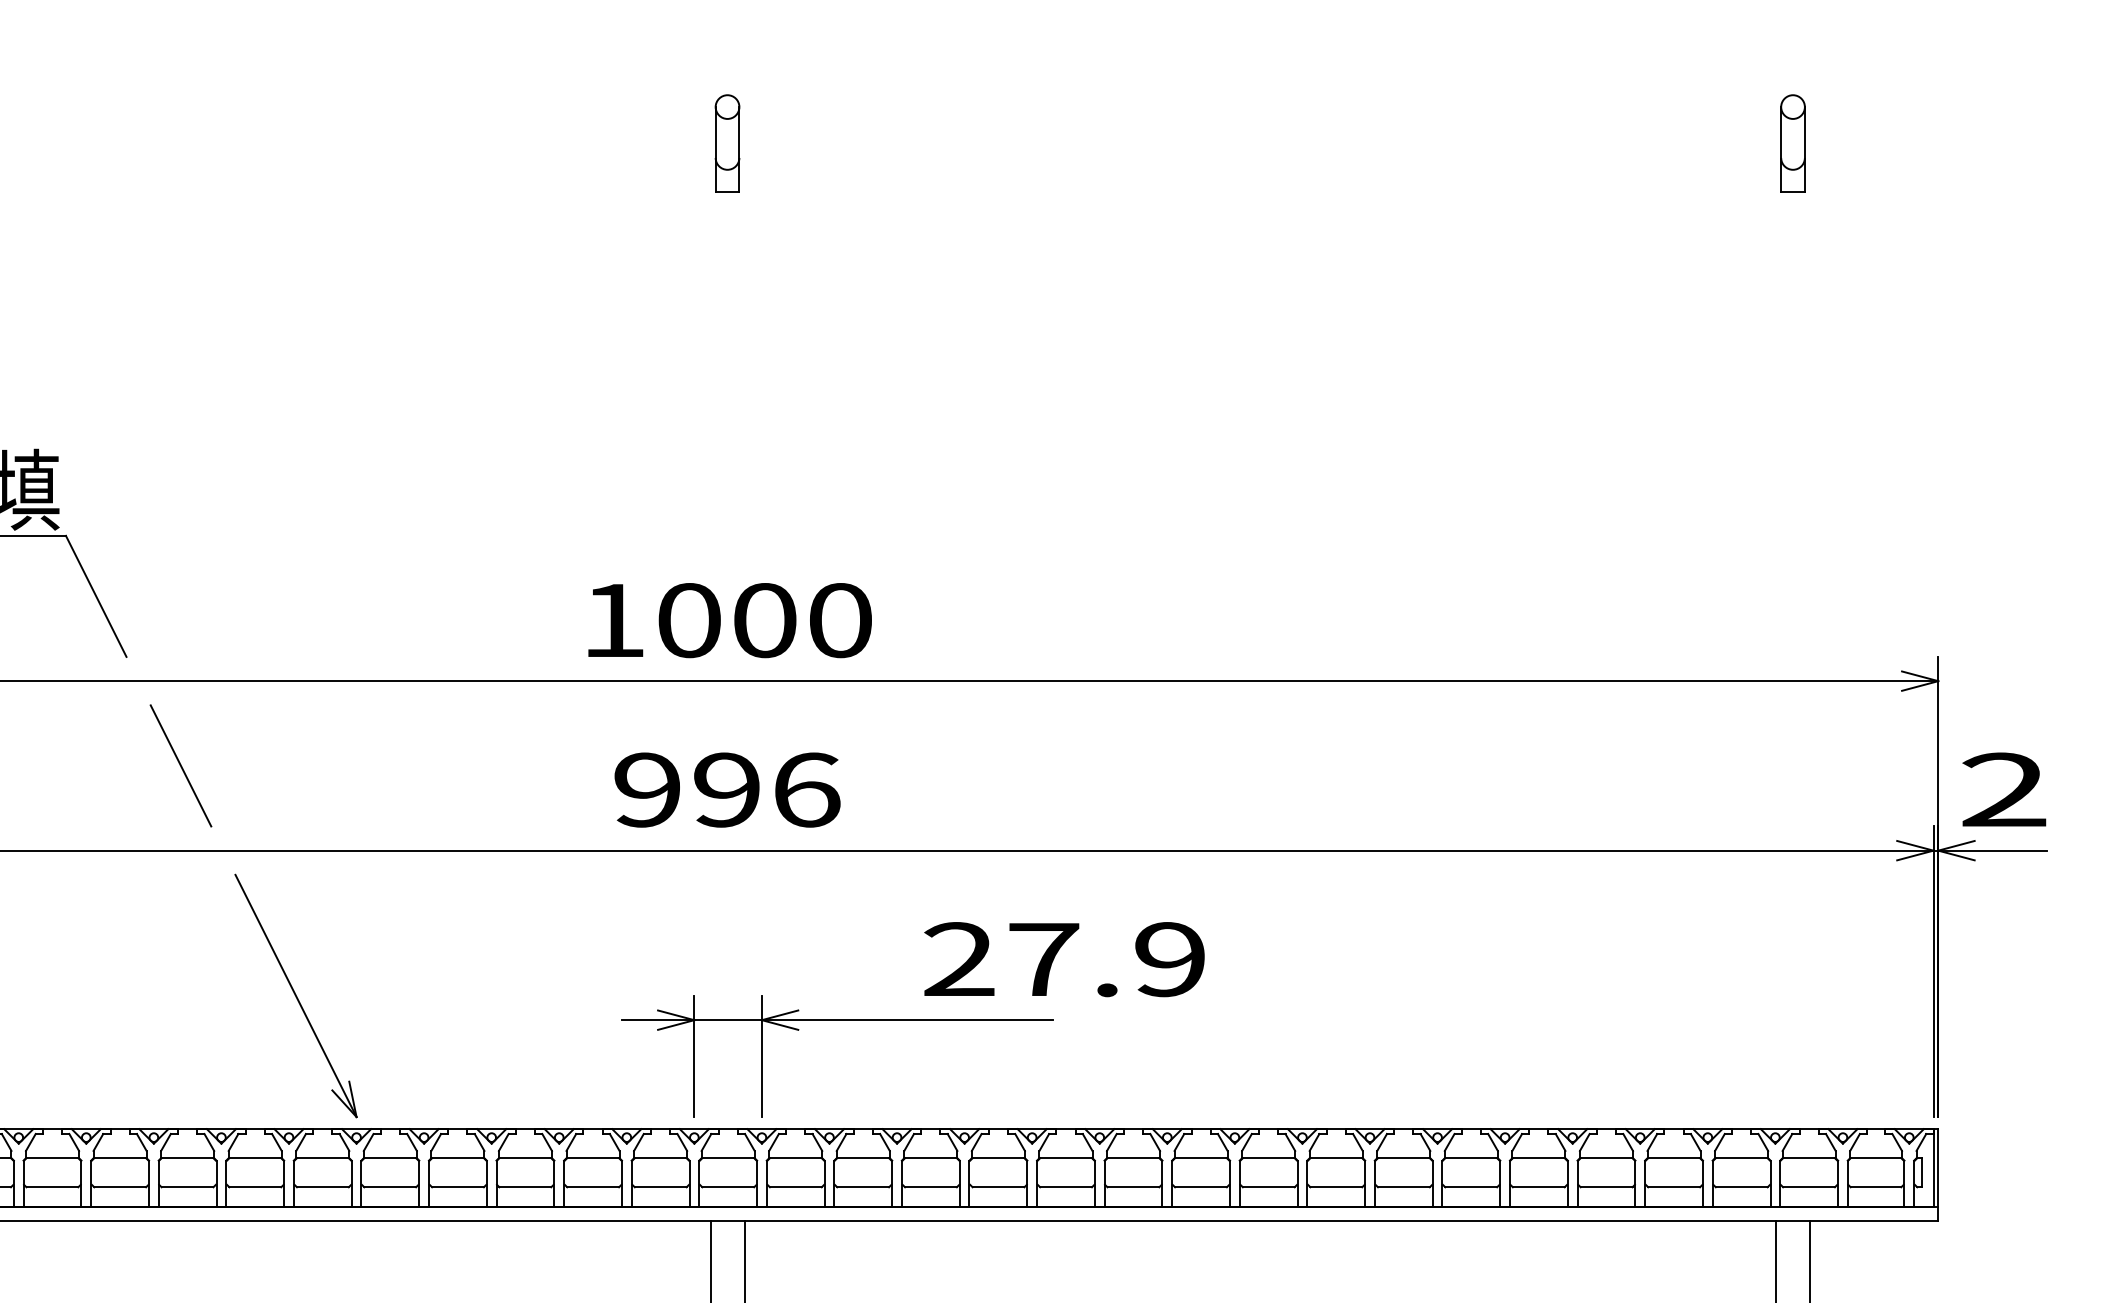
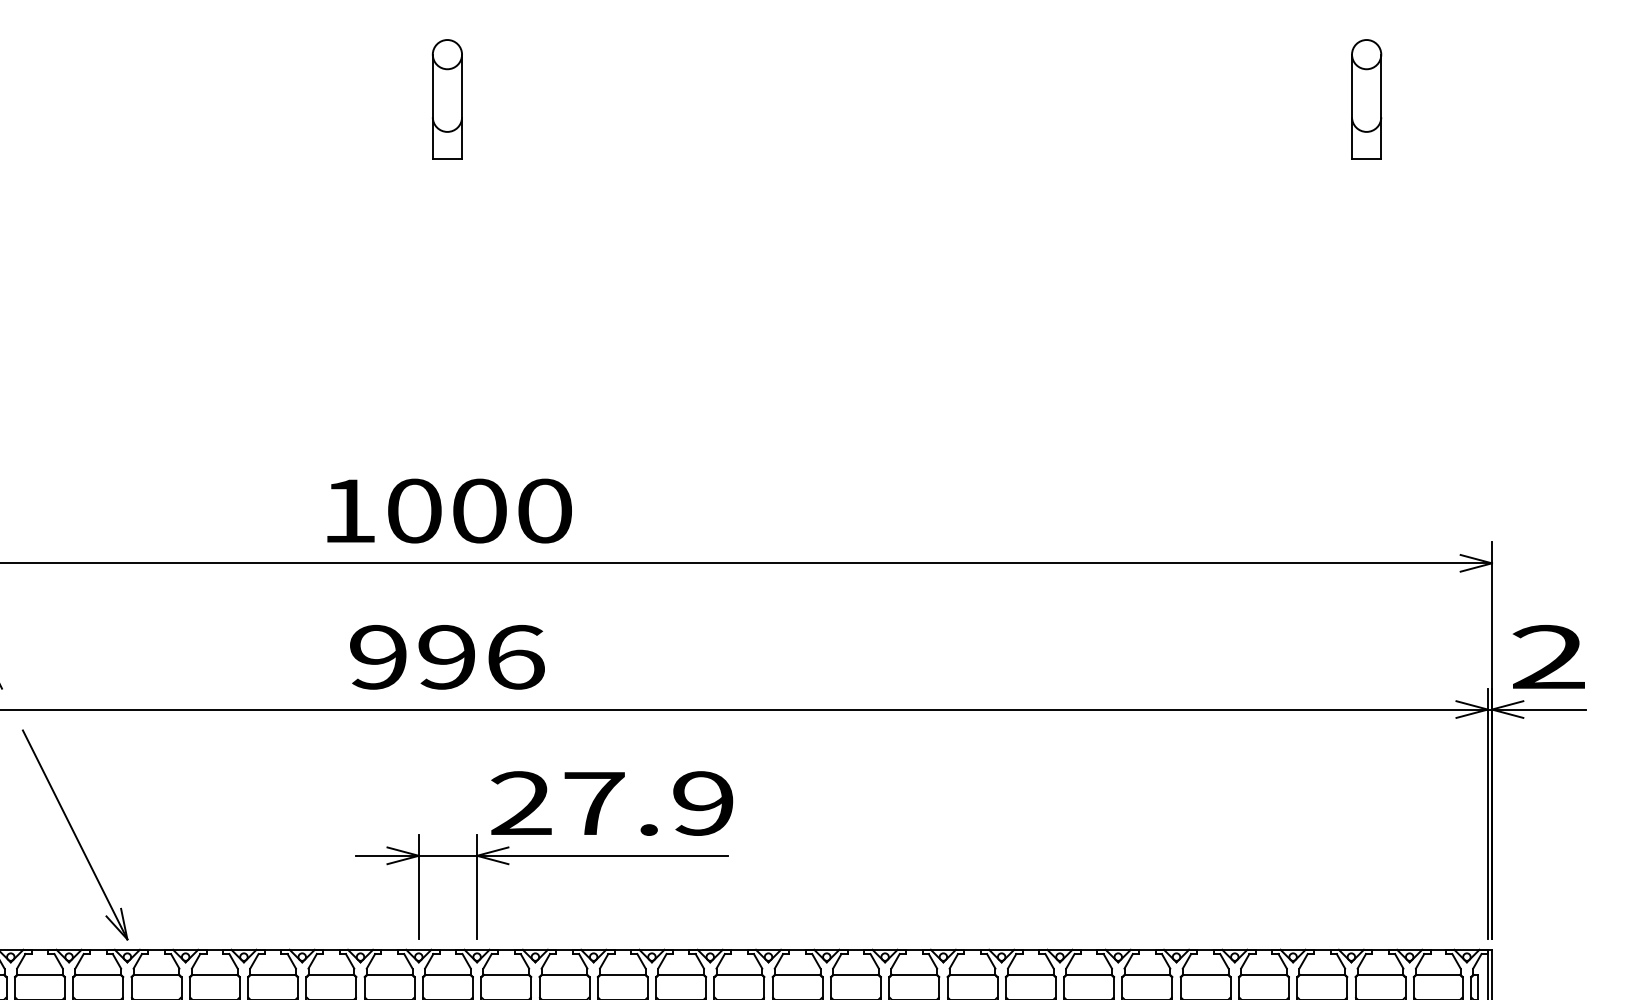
part: (727, 143) -> (447, 99), size x1.43
part: (1792, 143) -> (1366, 99), size x1.43
text: (1064, 959) -> (612, 803), moved

